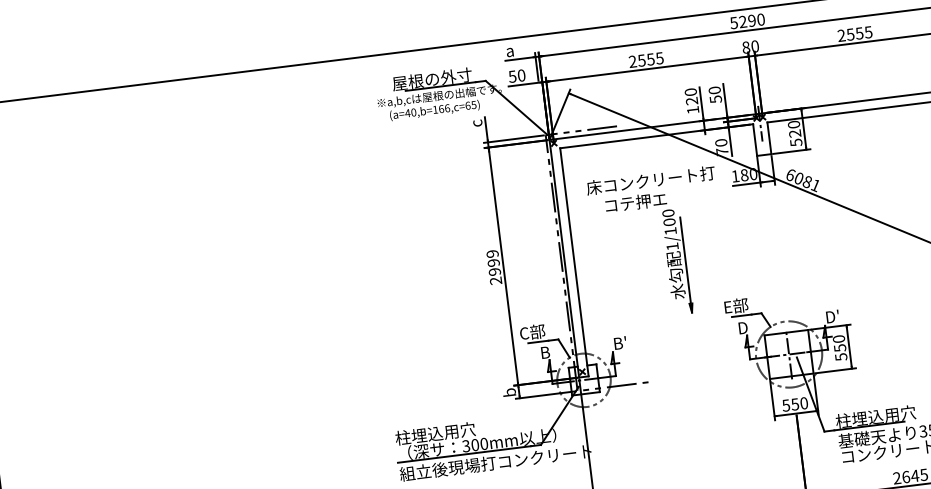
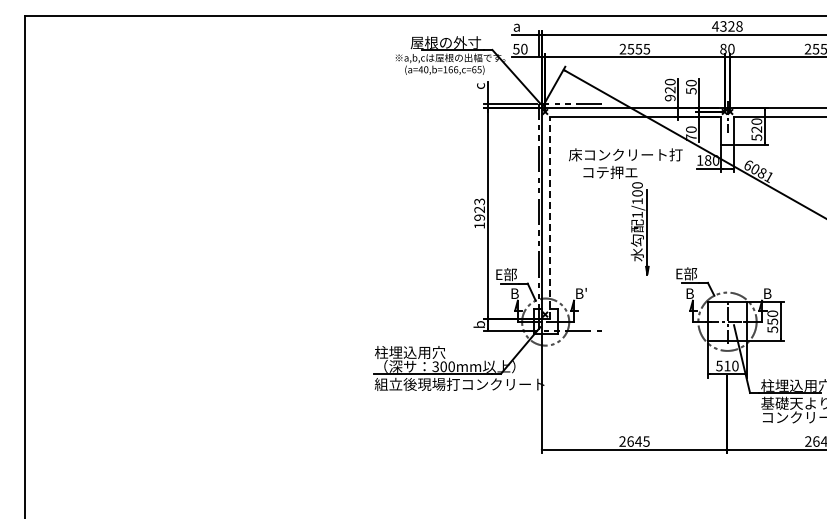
text: (747, 21) -> (727, 26), 5290 -> 4328
text: (692, 109) -> (669, 97), 120 -> 920
line: (574, 261) -> (550, 217), solid -> dashed
text: (494, 267) -> (479, 213), 2999 -> 1923
text: (833, 315) -> (770, 292), D' -> B
text: (744, 327) -> (691, 293), D -> B
text: (524, 333) -> (498, 274), C部 -> E部
text: (795, 403) -> (727, 365), 550 -> 510

